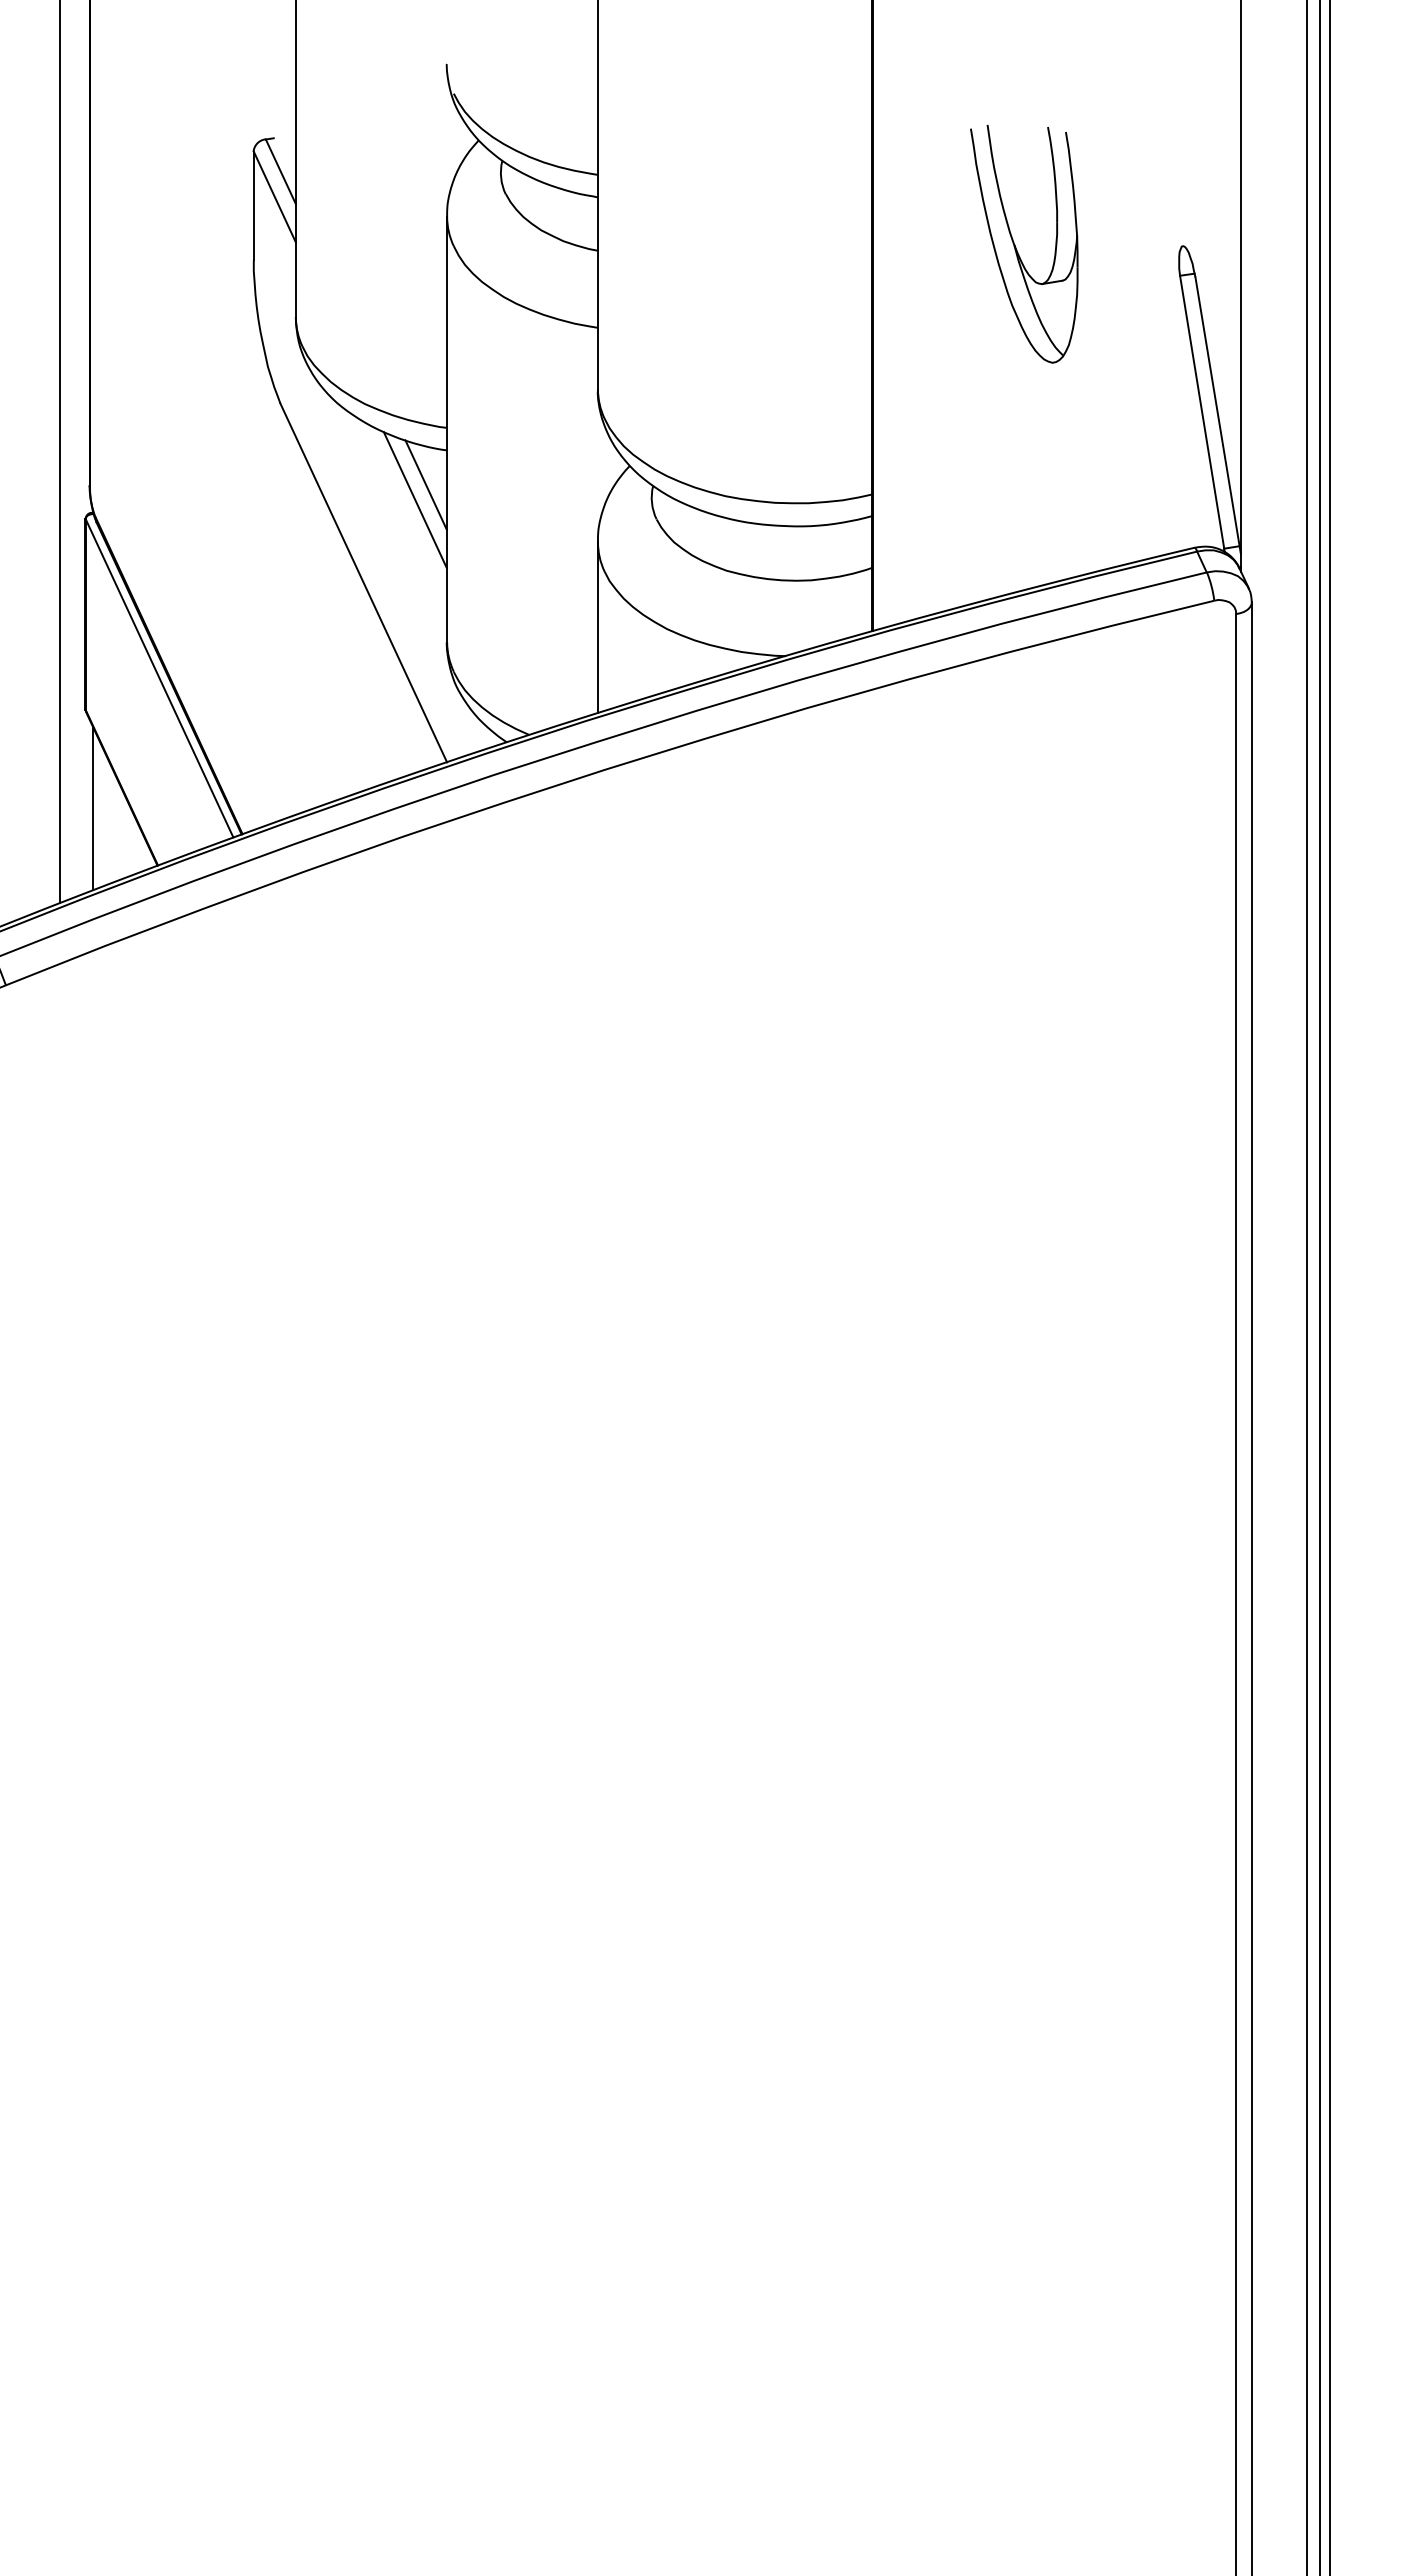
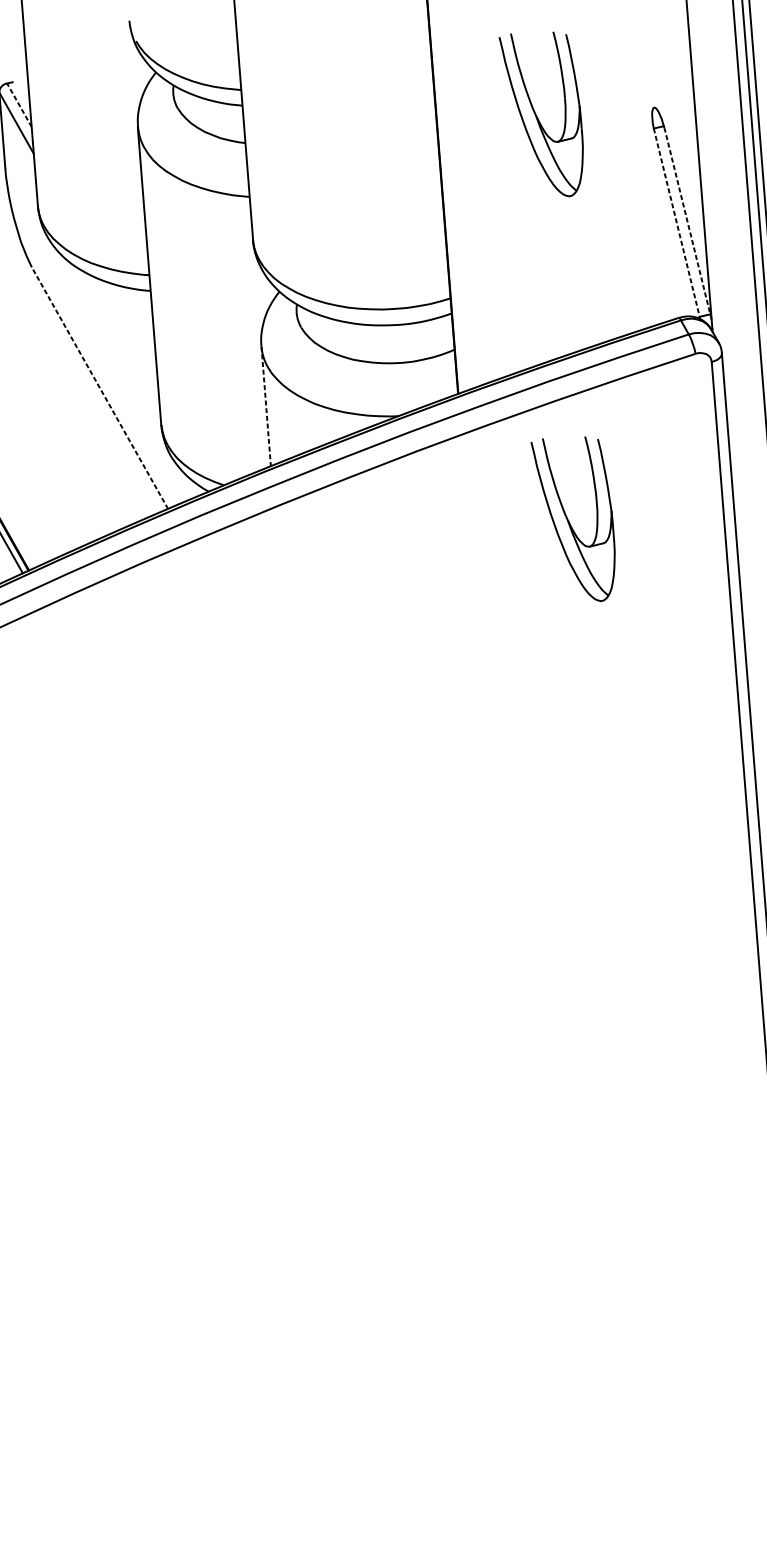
line: (280, 171) -> (19, 105), solid -> dashed
line: (1202, 412) -> (677, 222), solid -> dashed
line: (1218, 415) -> (688, 224), solid -> dashed
line: (425, 484) -> (137, 315), removed
line: (414, 499) -> (130, 327), removed
line: (363, 583) -> (99, 388), solid -> dashed
line: (597, 627) -> (265, 406), solid -> dashed
part: (1016, 826) -> (569, 522), added

